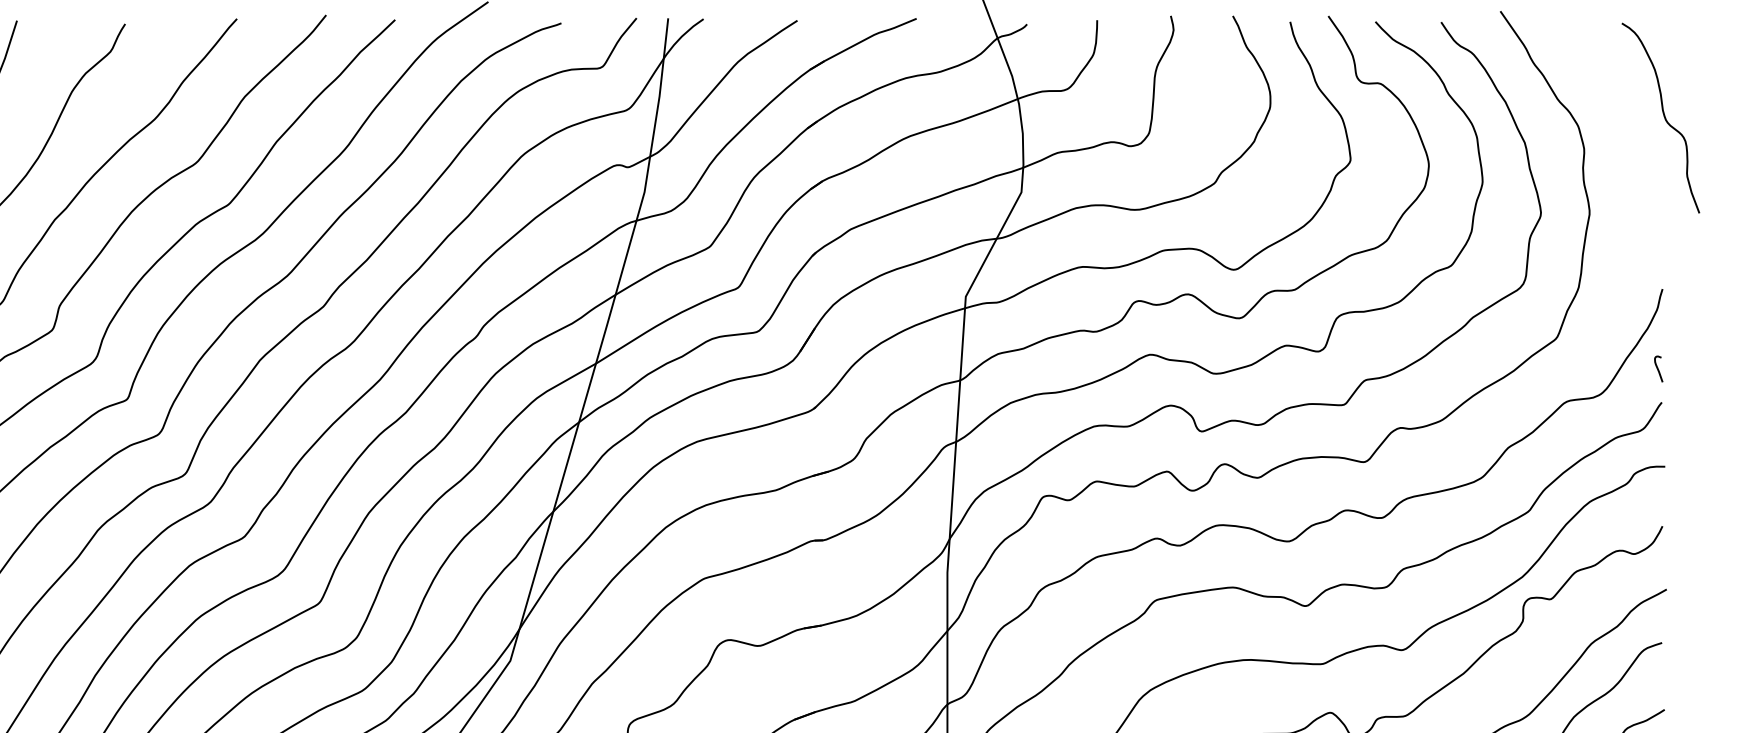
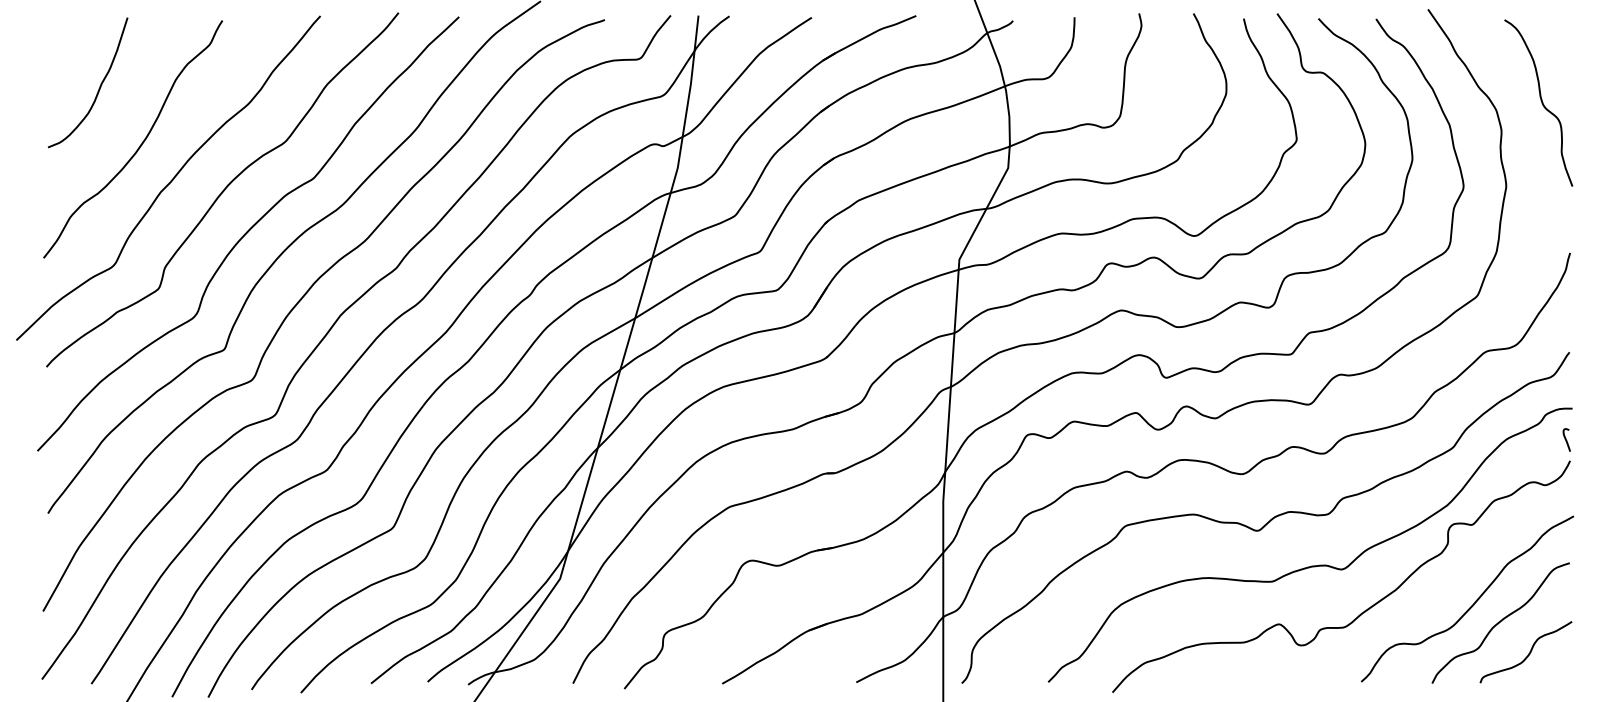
curve: (1662, 115) -> (1540, 100), moved
curve: (1658, 368) -> (1566, 439), moved

